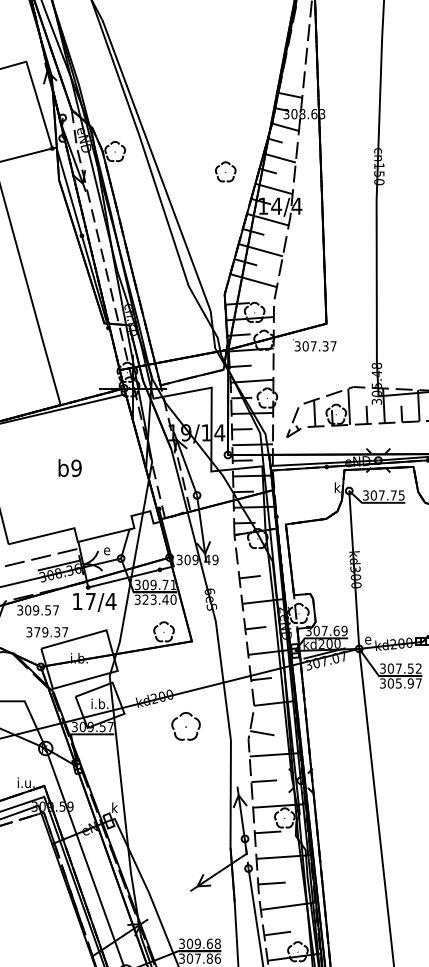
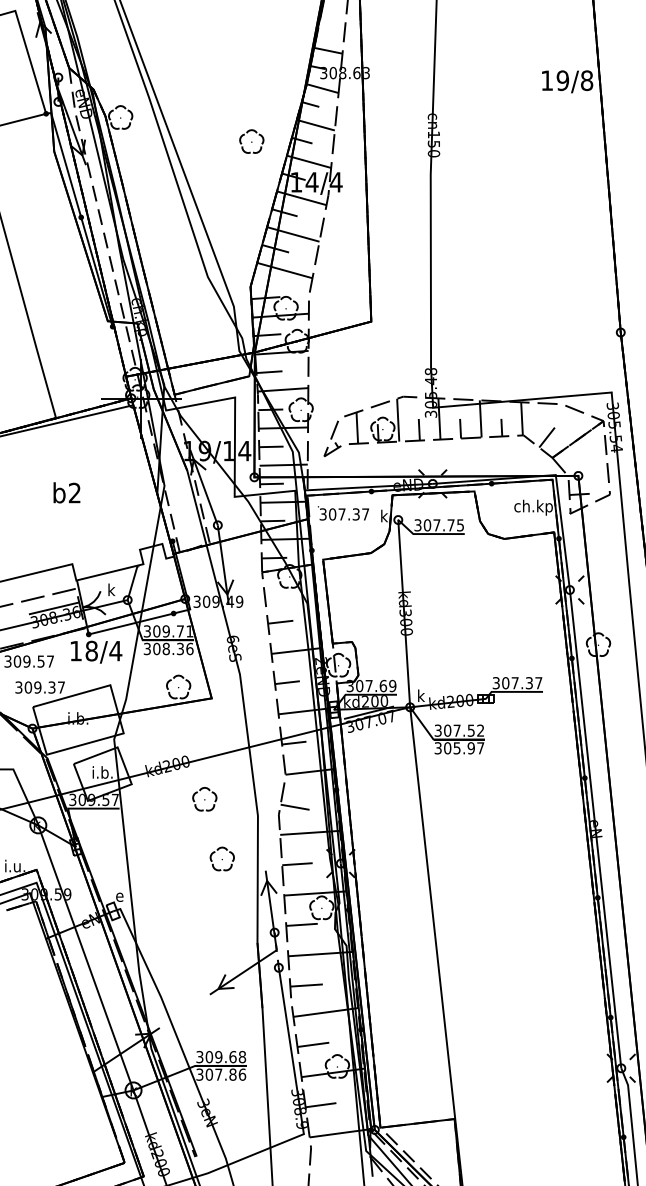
text: (314, 345) -> (342, 513), moved
text: (76, 468) -> (74, 493), b9 -> b2
text: (107, 549) -> (111, 589), e -> k
text: (159, 599) -> (173, 648), 323.40 -> 308.36
text: (90, 601) -> (91, 650), 17/4 -> 18/4
text: (37, 632) -> (28, 687), 379.37 -> 309.37
text: (367, 638) -> (420, 695), e -> k
part: (185, 726) -> (204, 799), size x0.71
part: (200, 776) -> (221, 858), added
text: (114, 807) -> (119, 895), k -> e

